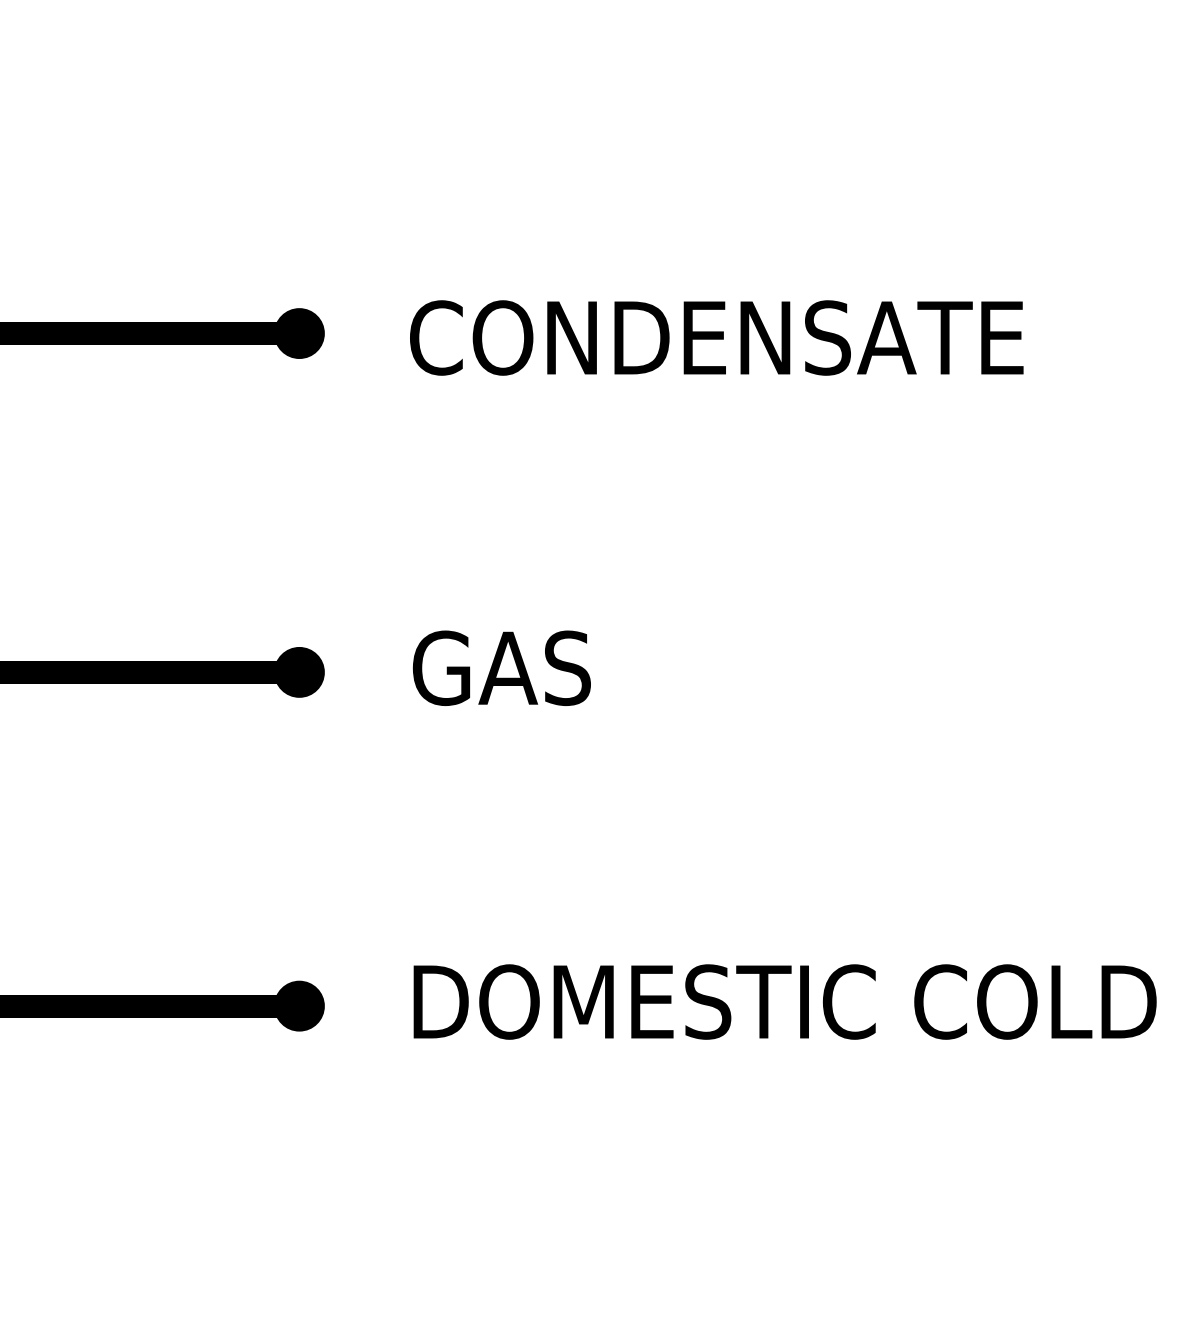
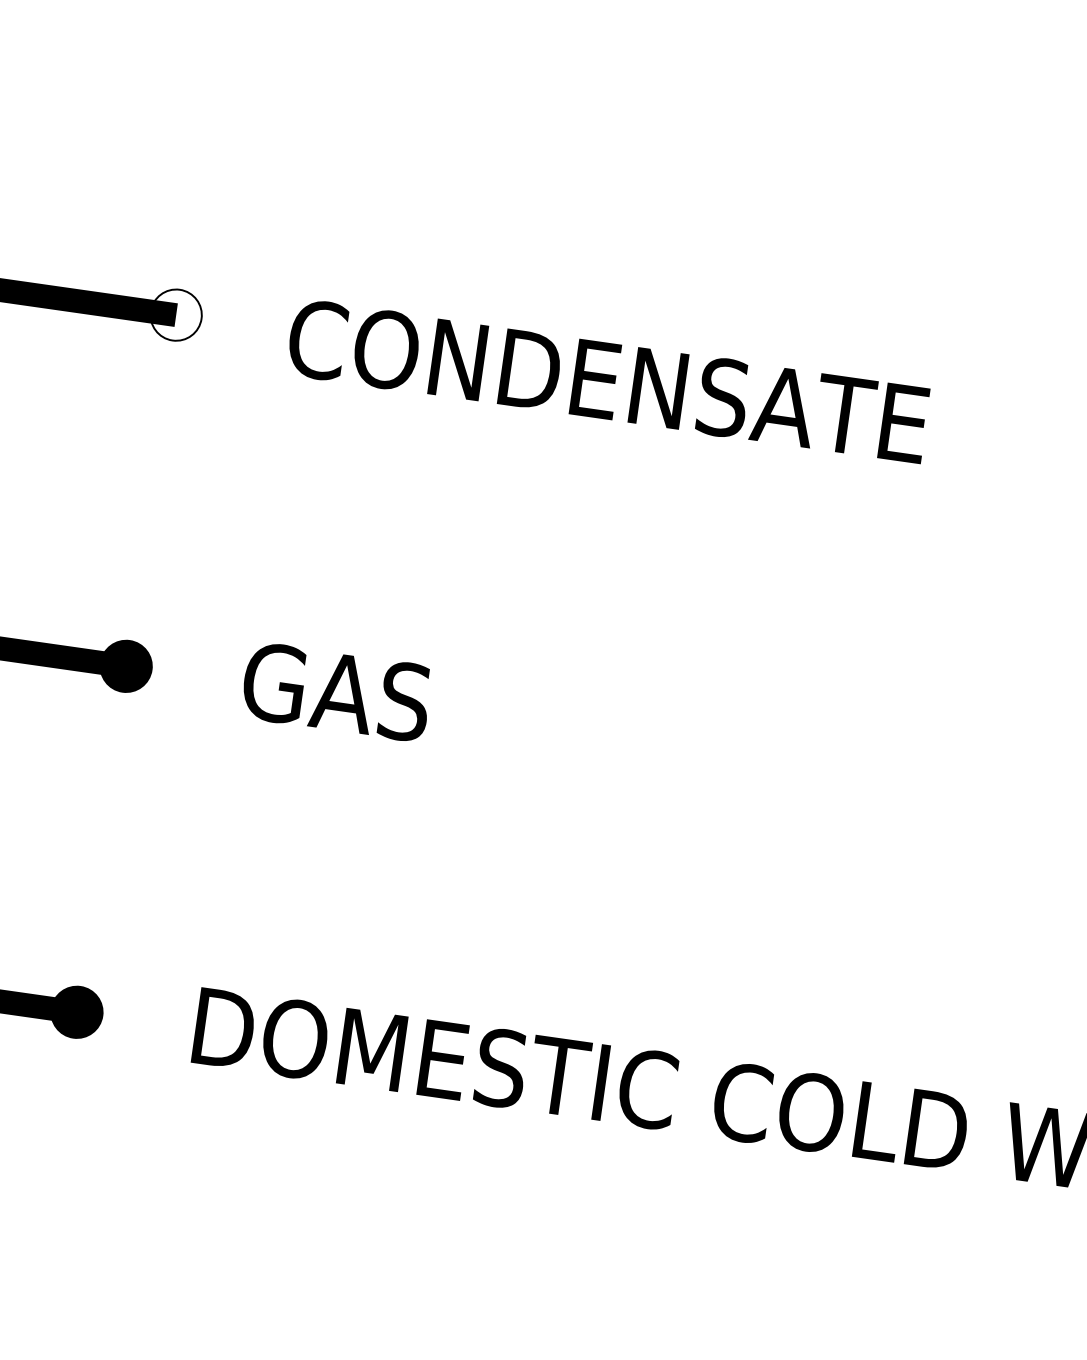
fill: (298, 333) -> (175, 314), removed

